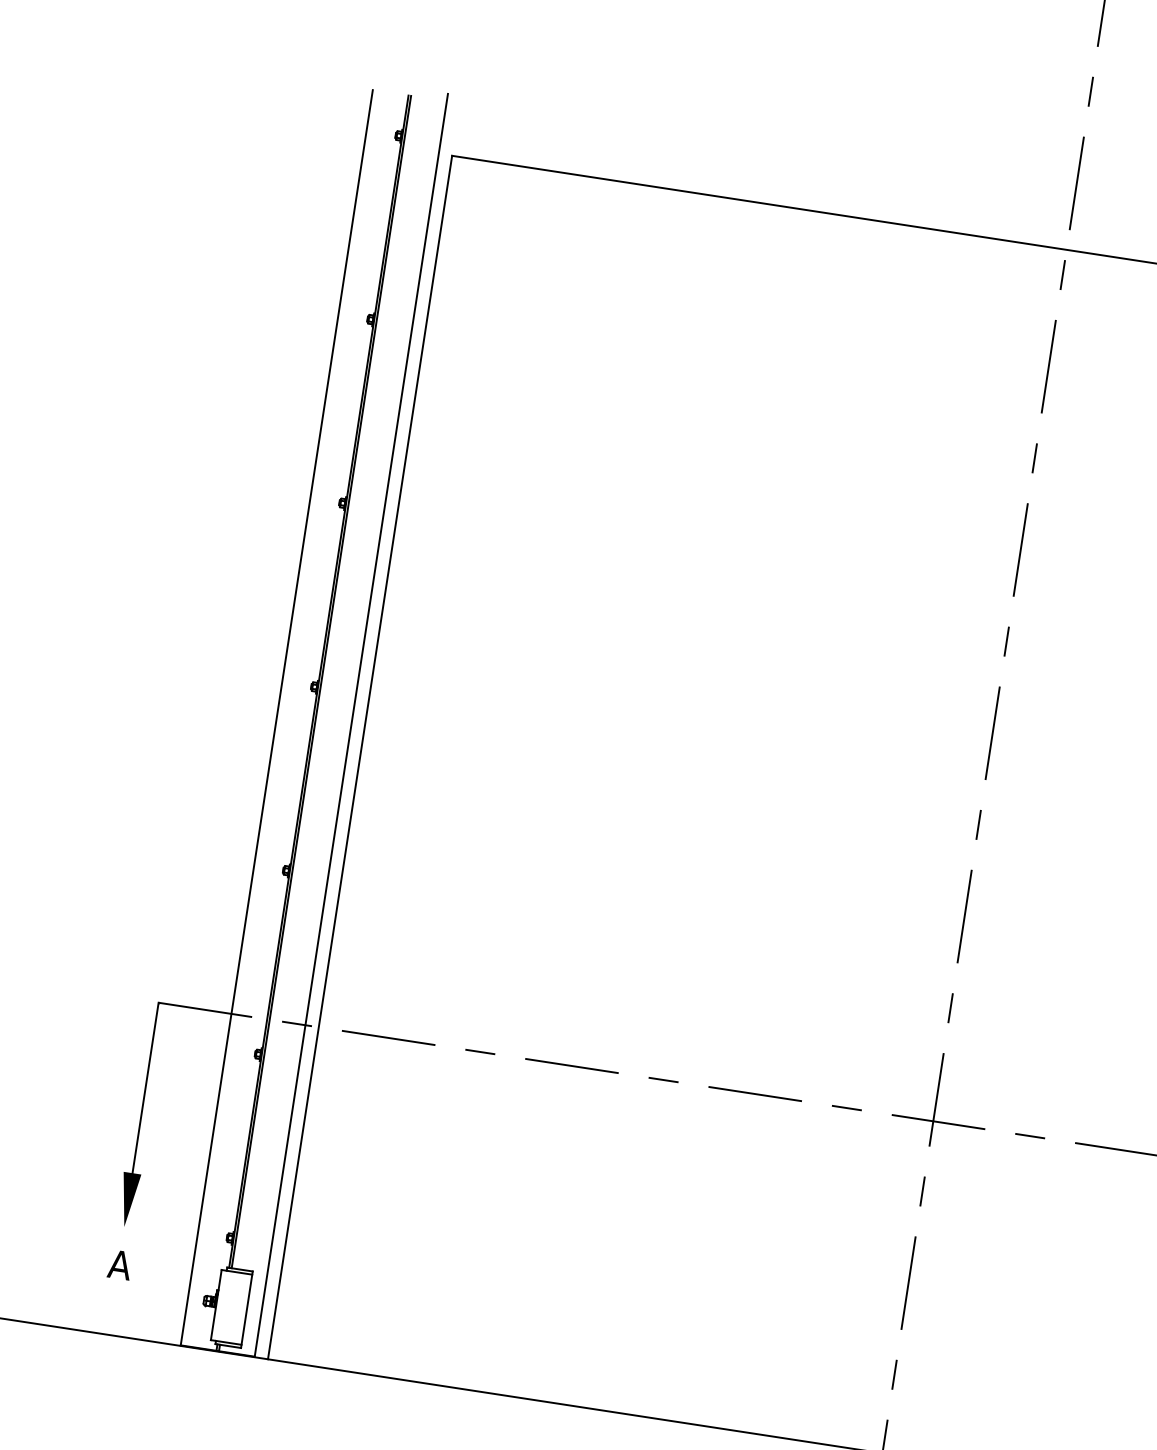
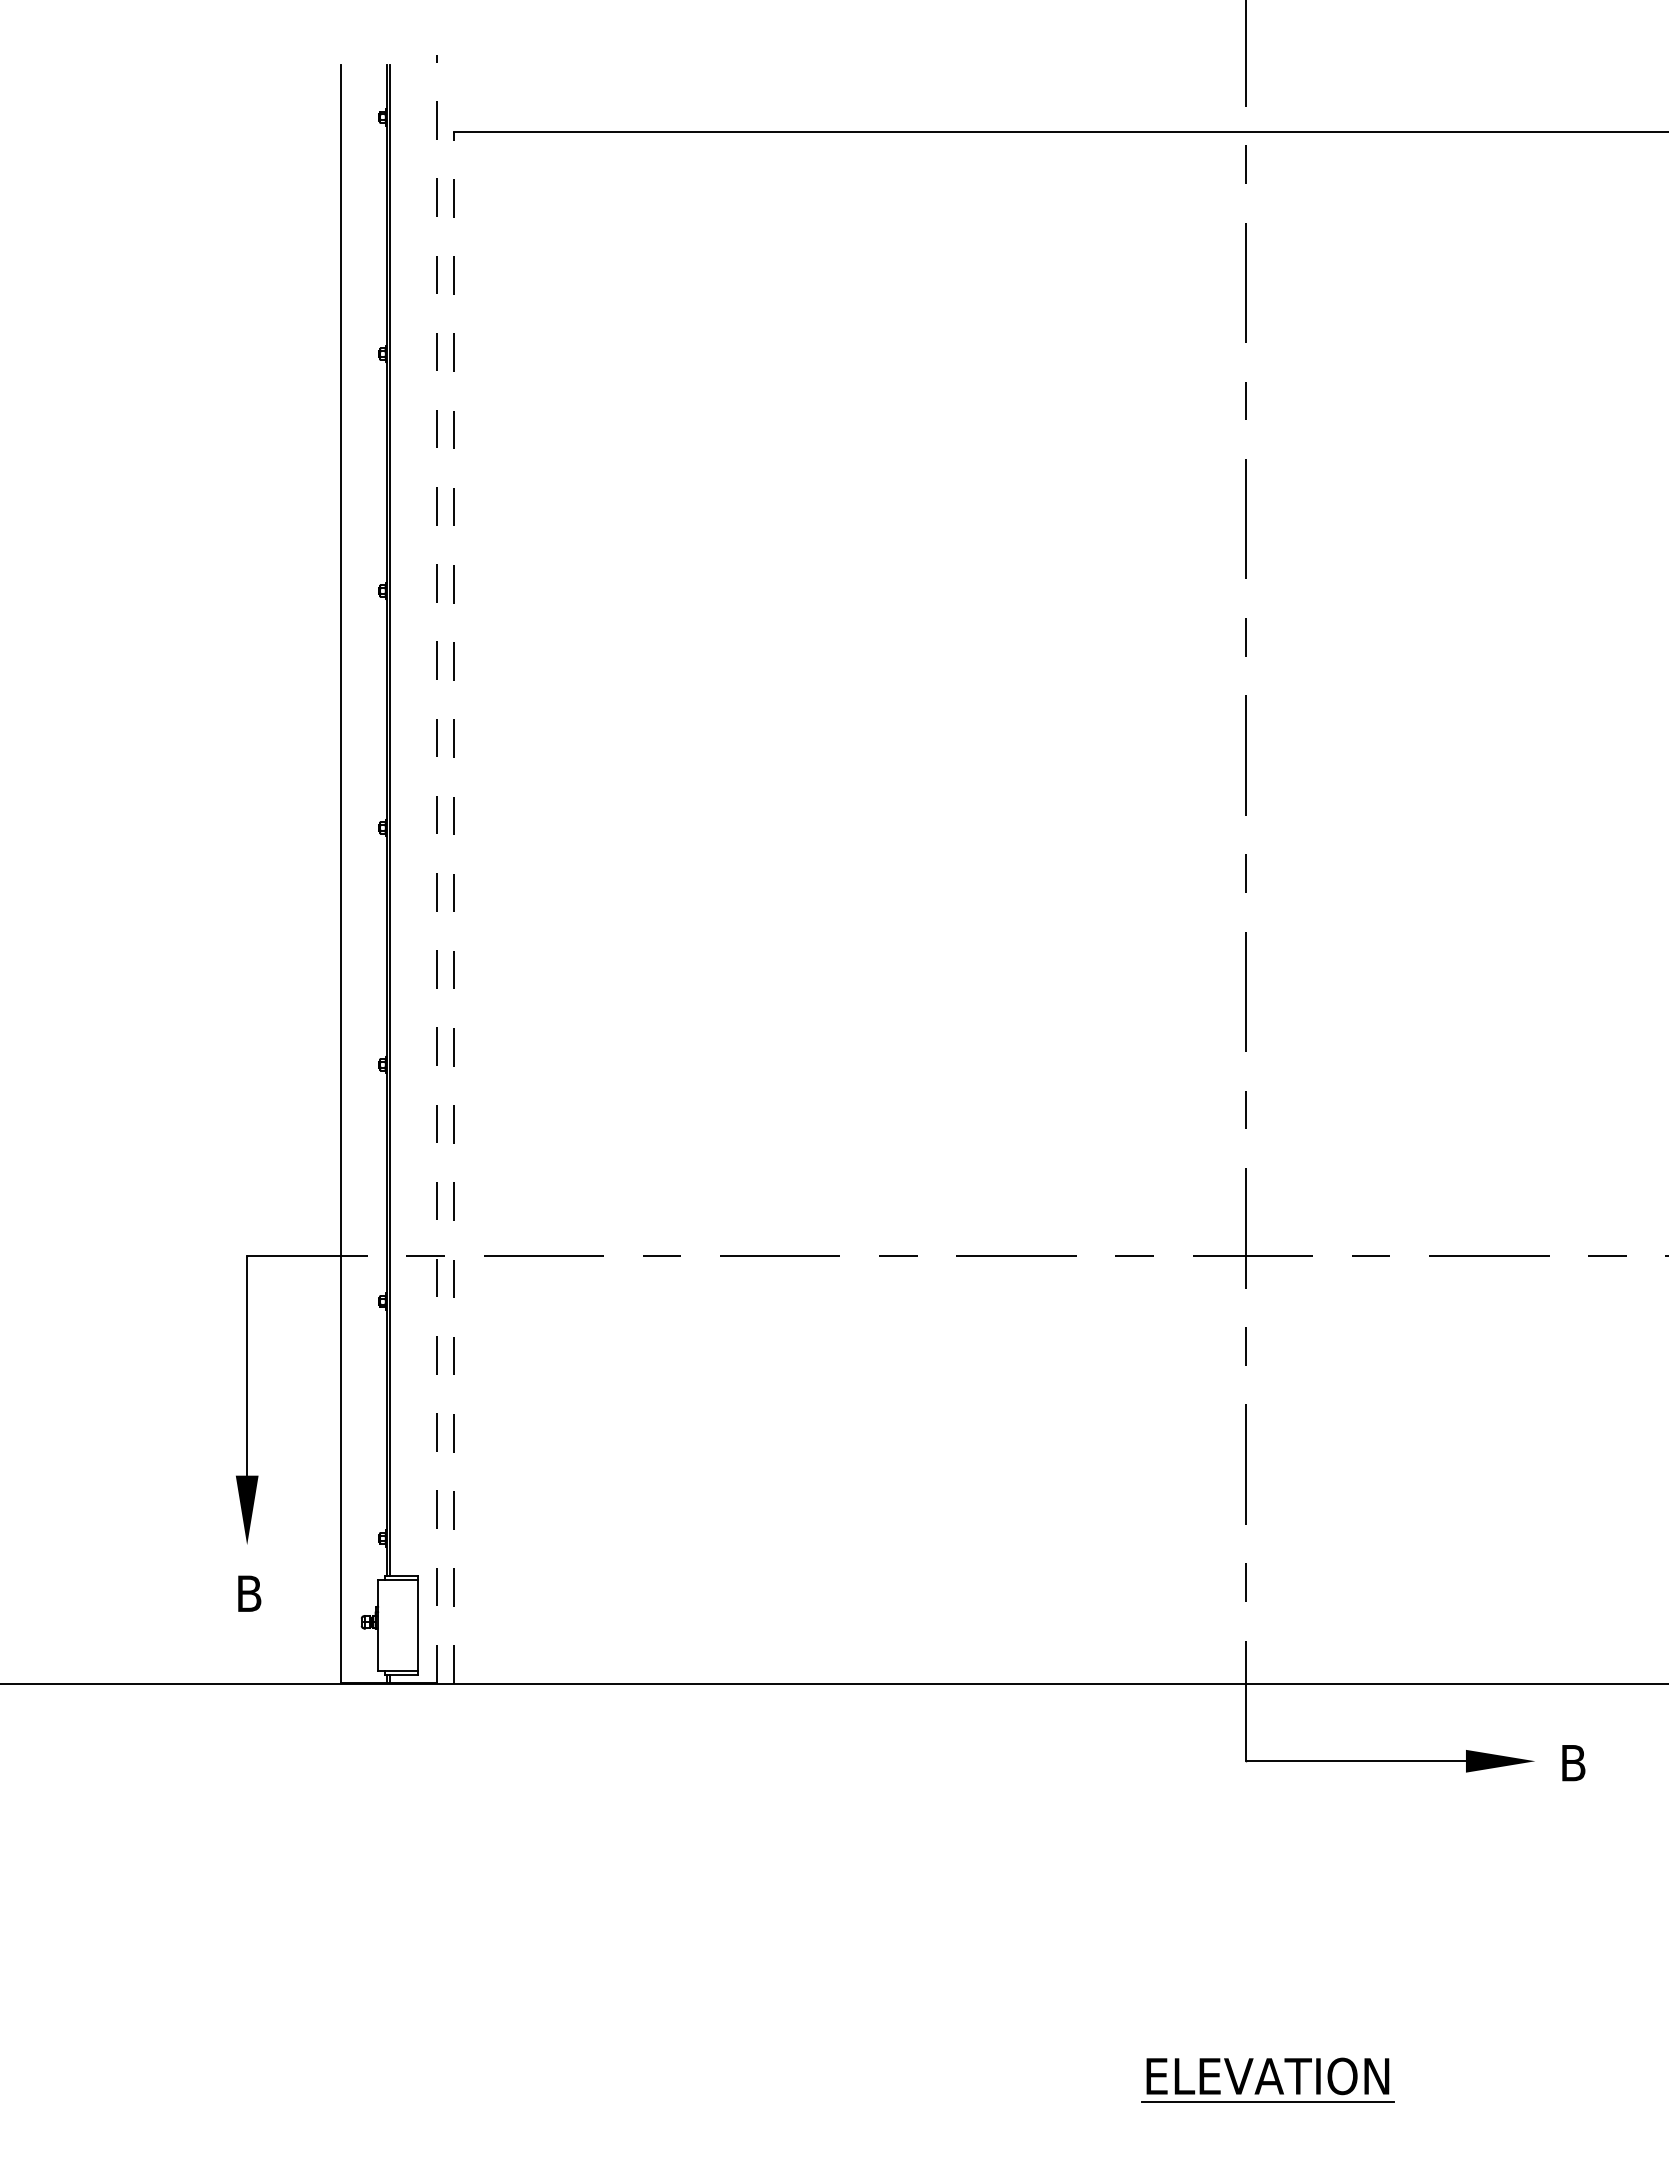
line: (351, 724) -> (436, 868), solid -> dashed
line: (359, 757) -> (453, 908), solid -> dashed
text: (119, 1264) -> (248, 1593), A -> B

